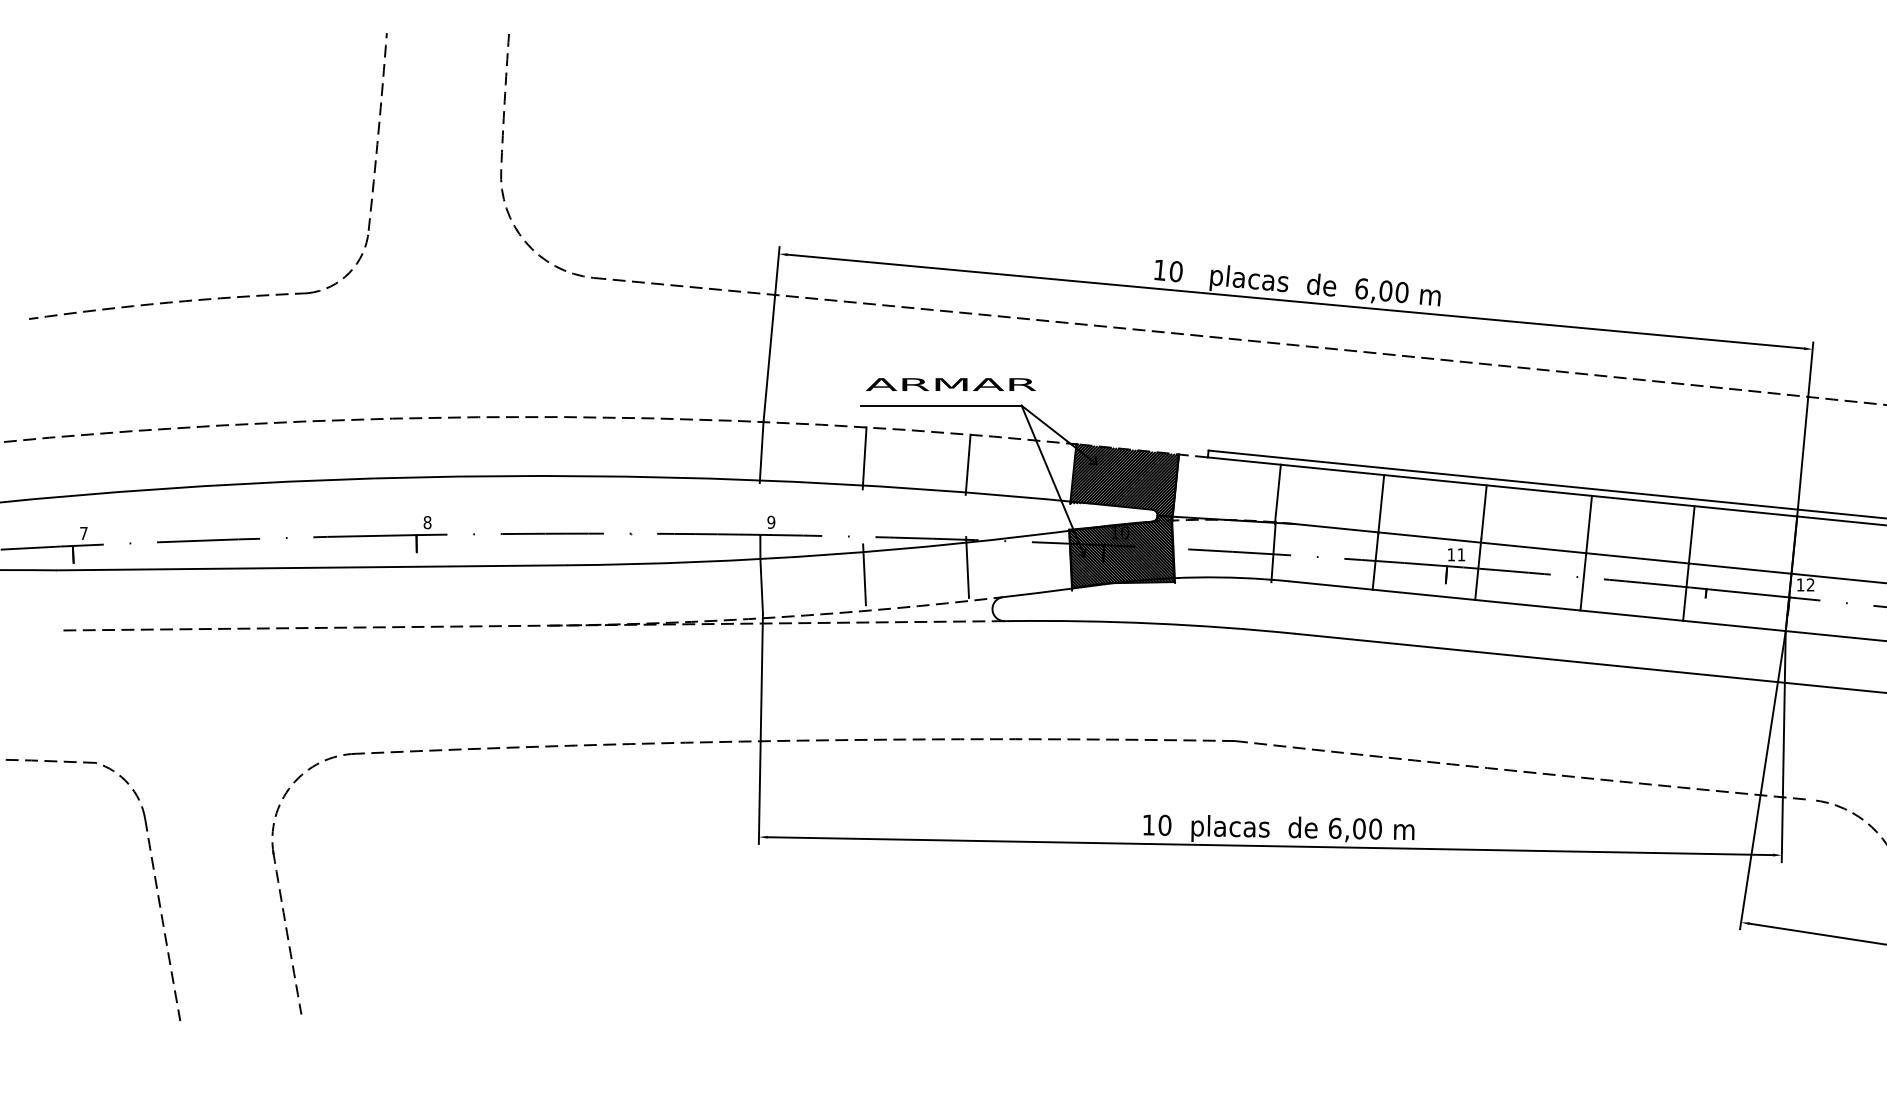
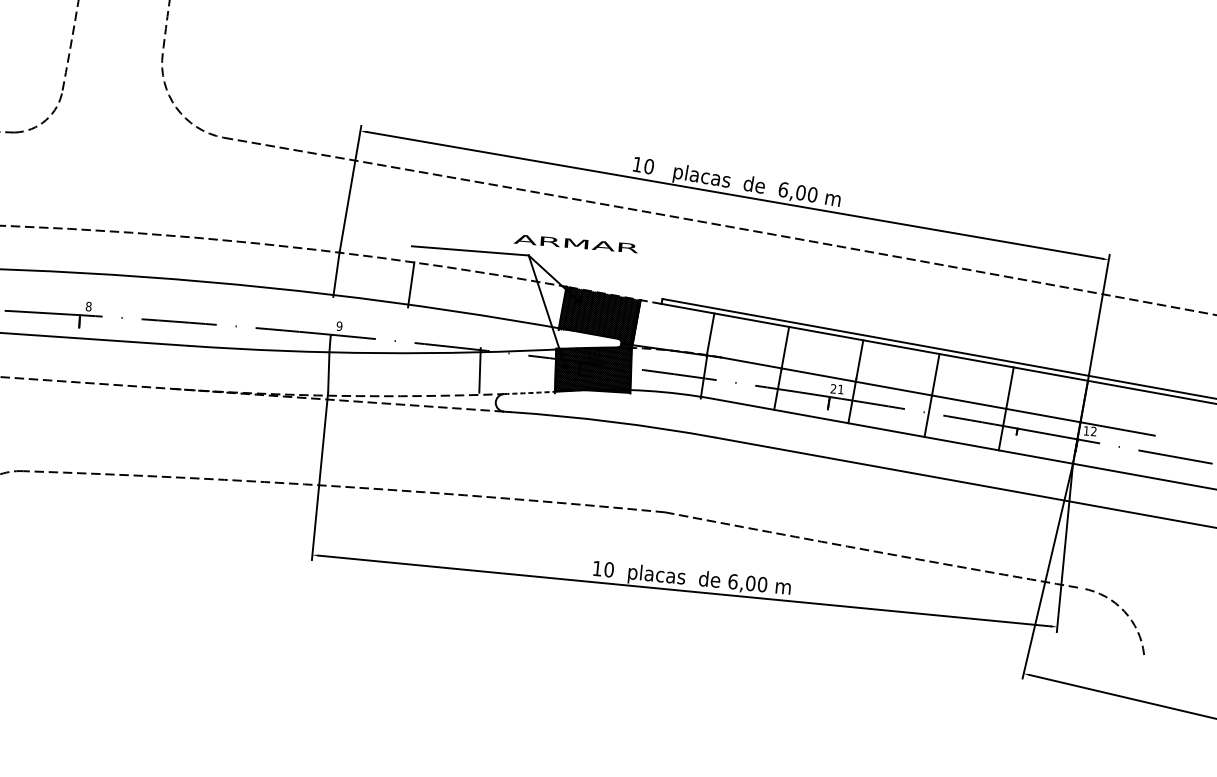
text: (950, 384) -> (575, 243), moved
line: (967, 464) -> (485, 295), removed
text: (1450, 554) -> (832, 388), 11 -> 21
line: (864, 574) -> (404, 369), removed
arc: (1037, 592) -> (529, 392), solid -> dashed

